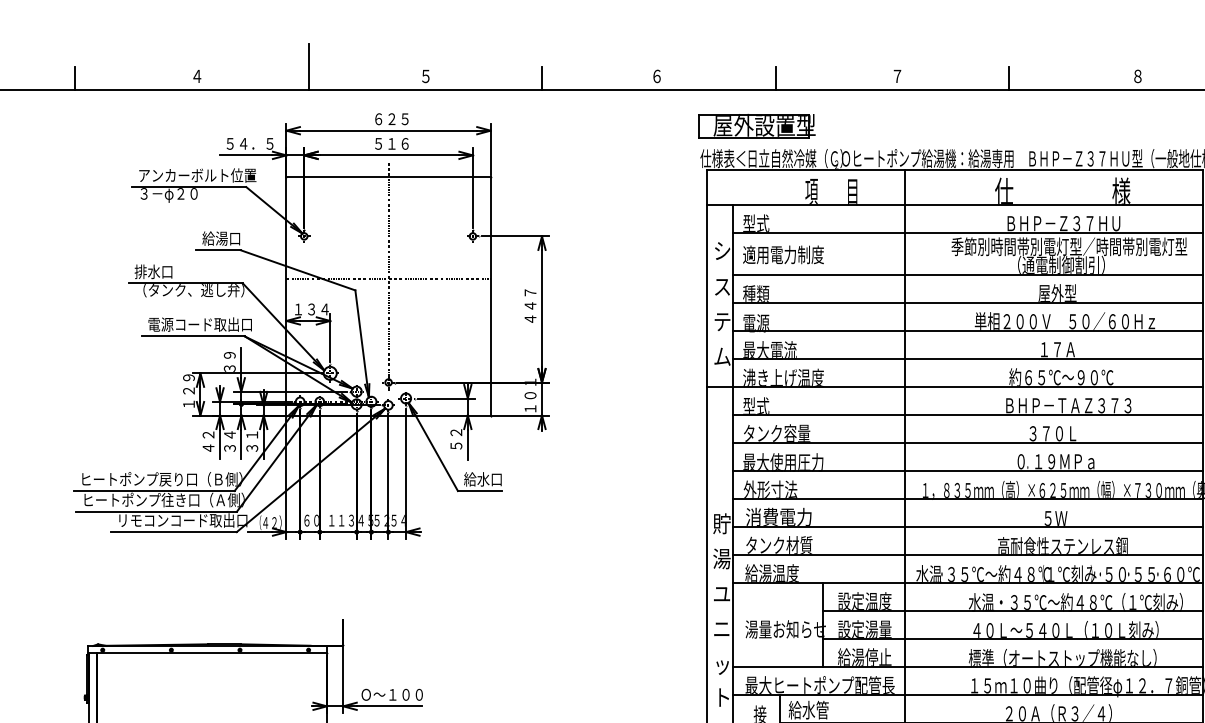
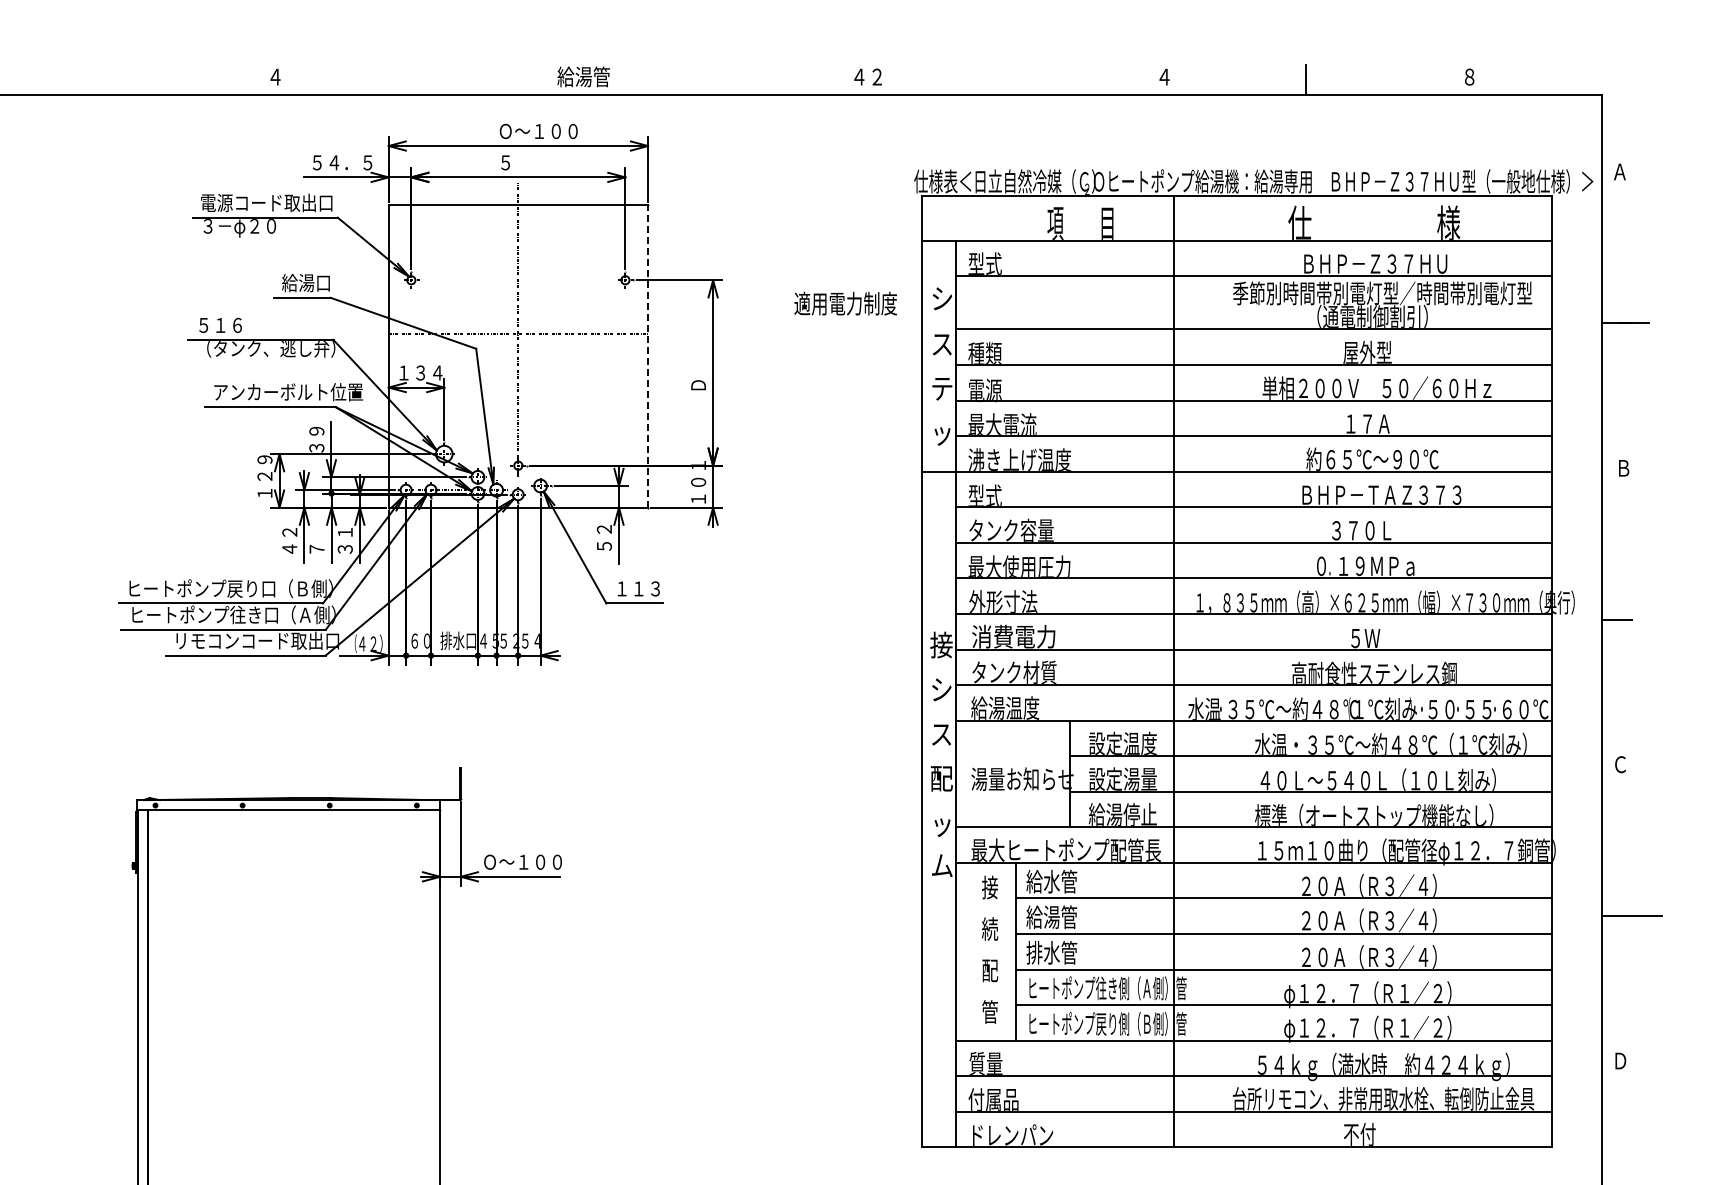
line: (308, 66) -> (416, 64), removed
text: (439, 75) -> (583, 76), ５ -> 給湯管
text: (663, 75) -> (867, 76), ６ -> ４２
text: (897, 75) -> (1164, 76), ７ -> ４
line: (75, 78) -> (120, 79), removed
line: (542, 78) -> (713, 79), removed
line: (775, 78) -> (1009, 79), removed
text: (404, 119) -> (538, 131), ６２５ -> Ｏ～１００
part: (757, 125) -> (986, 139), removed
text: (398, 143) -> (530, 162), ５１６ -> ５
text: (197, 175) -> (275, 202), アンカーボルト位置 -> 電源コード取出口
text: (783, 254) -> (845, 303), moved
text: (153, 272) -> (219, 325), 排水口 -> ５１６
line: (491, 295) -> (648, 355), solid -> dashed
text: (530, 305) -> (698, 368), ４４７ -> Ｄ
text: (207, 324) -> (288, 392), 電源コード取出口 -> アンカーボルト位置
text: (722, 357) -> (942, 433), ム -> ッ
text: (229, 441) -> (316, 540), ３４ -> ７
text: (482, 479) -> (637, 588), 給水口 -> １１３
text: (340, 520) -> (457, 640), １１３ -> 排水口
text: (721, 523) -> (941, 644), 貯 -> 接
text: (721, 558) -> (941, 689), 湯 -> シ
text: (721, 594) -> (941, 734), ユ -> ス
text: (721, 628) -> (941, 778), ニ -> 配
text: (722, 697) -> (942, 865), ト -> ム

